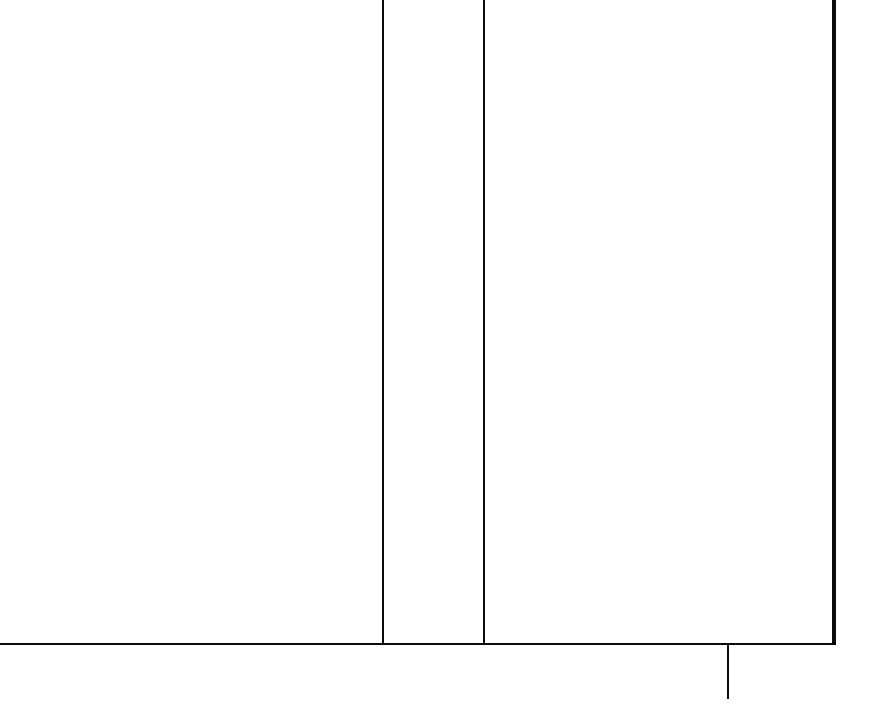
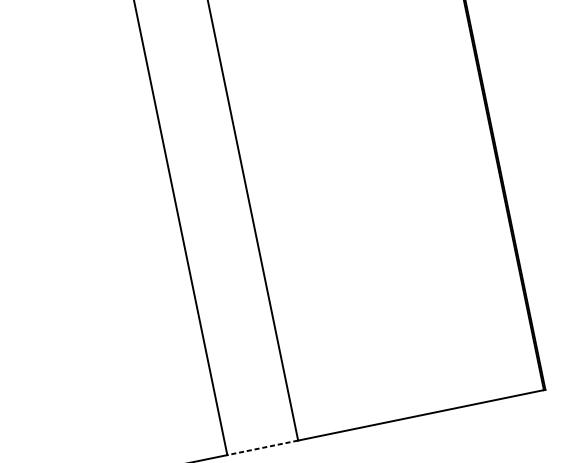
line: (433, 644) -> (262, 448), solid -> dashed
line: (728, 670) -> (474, 423), removed

